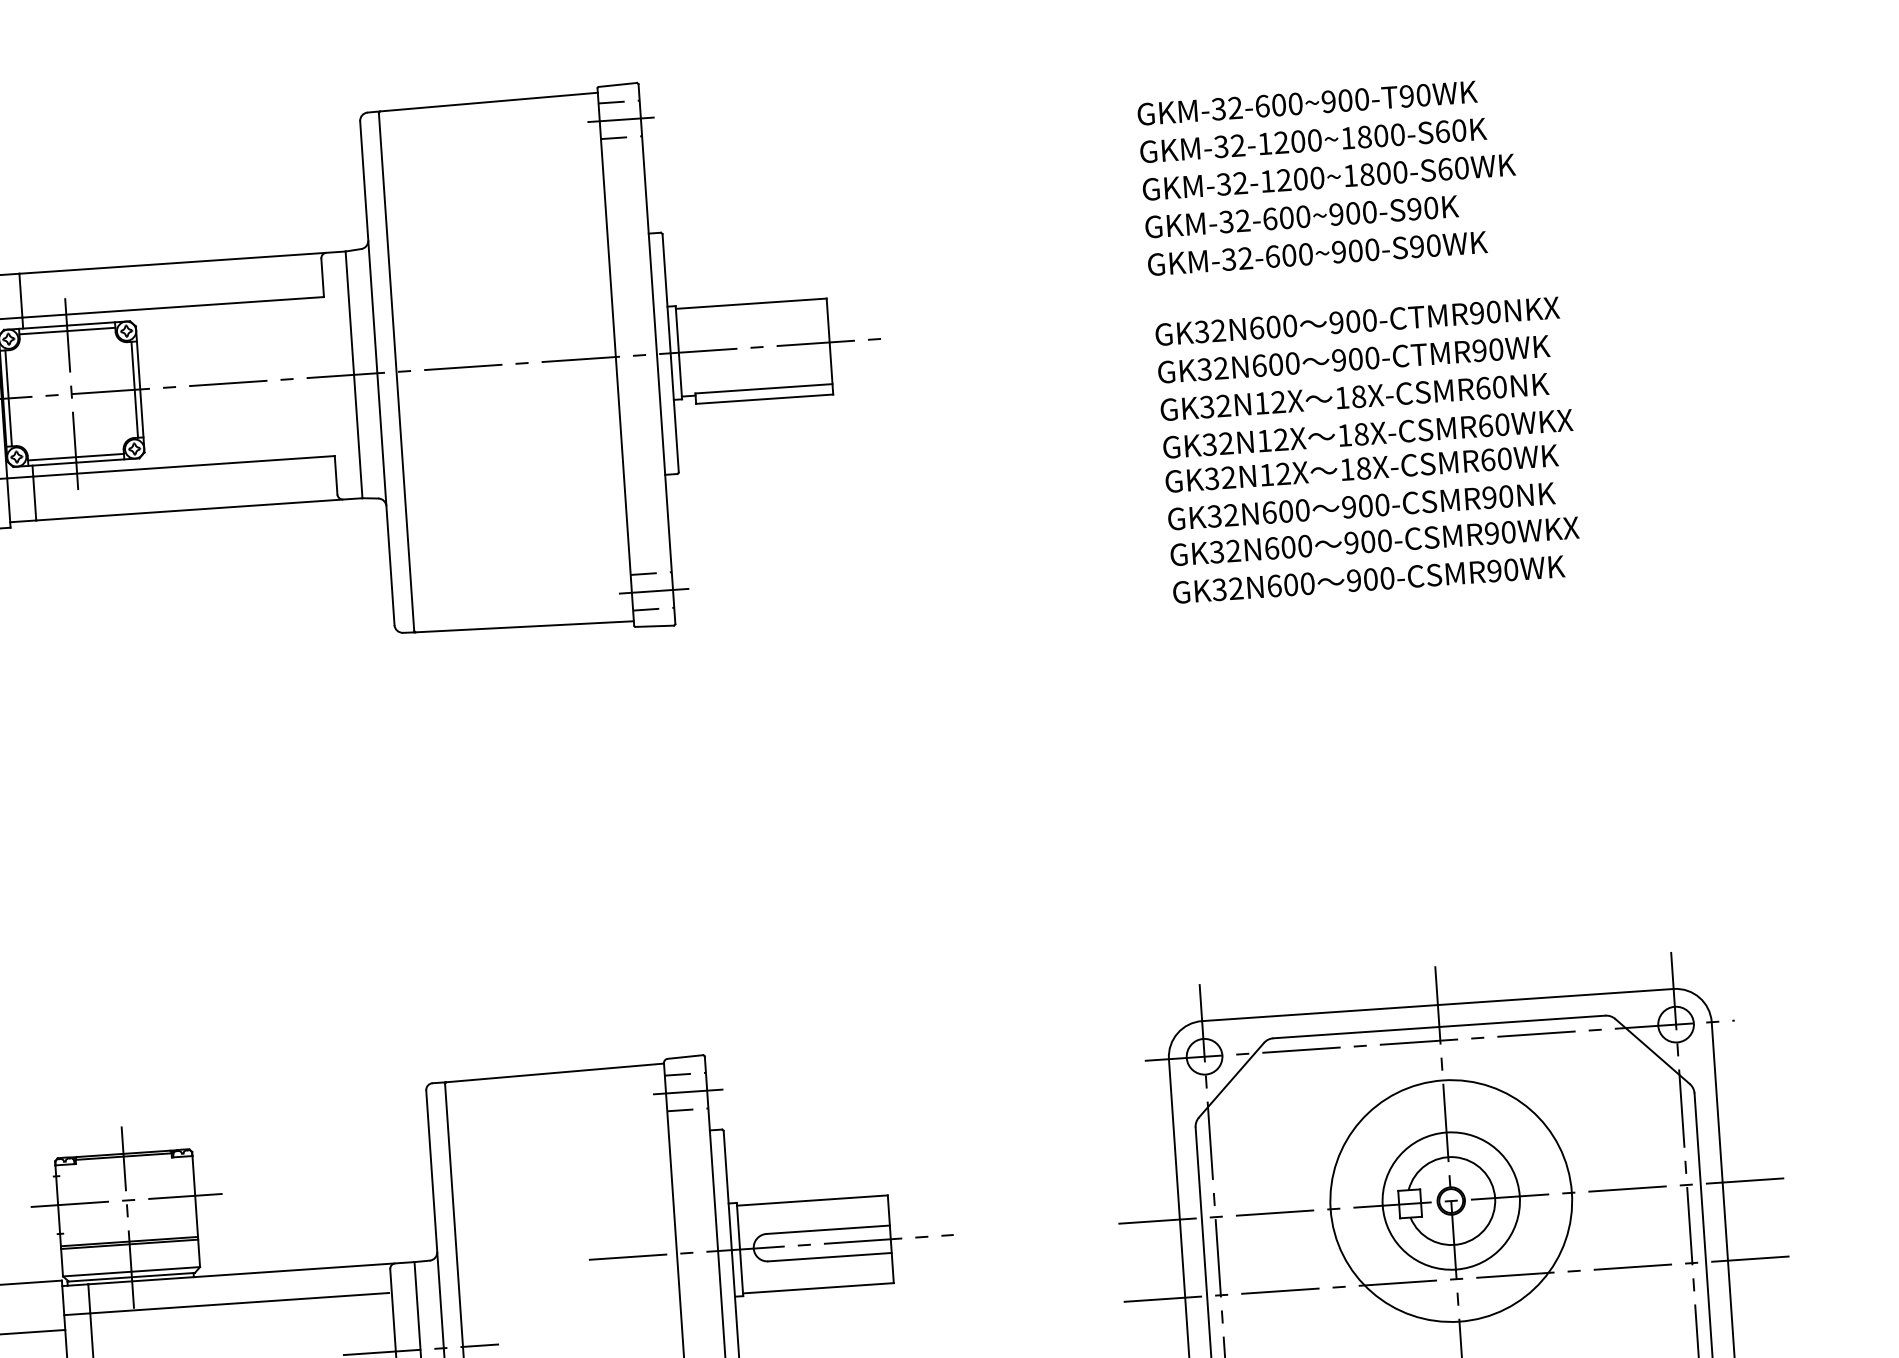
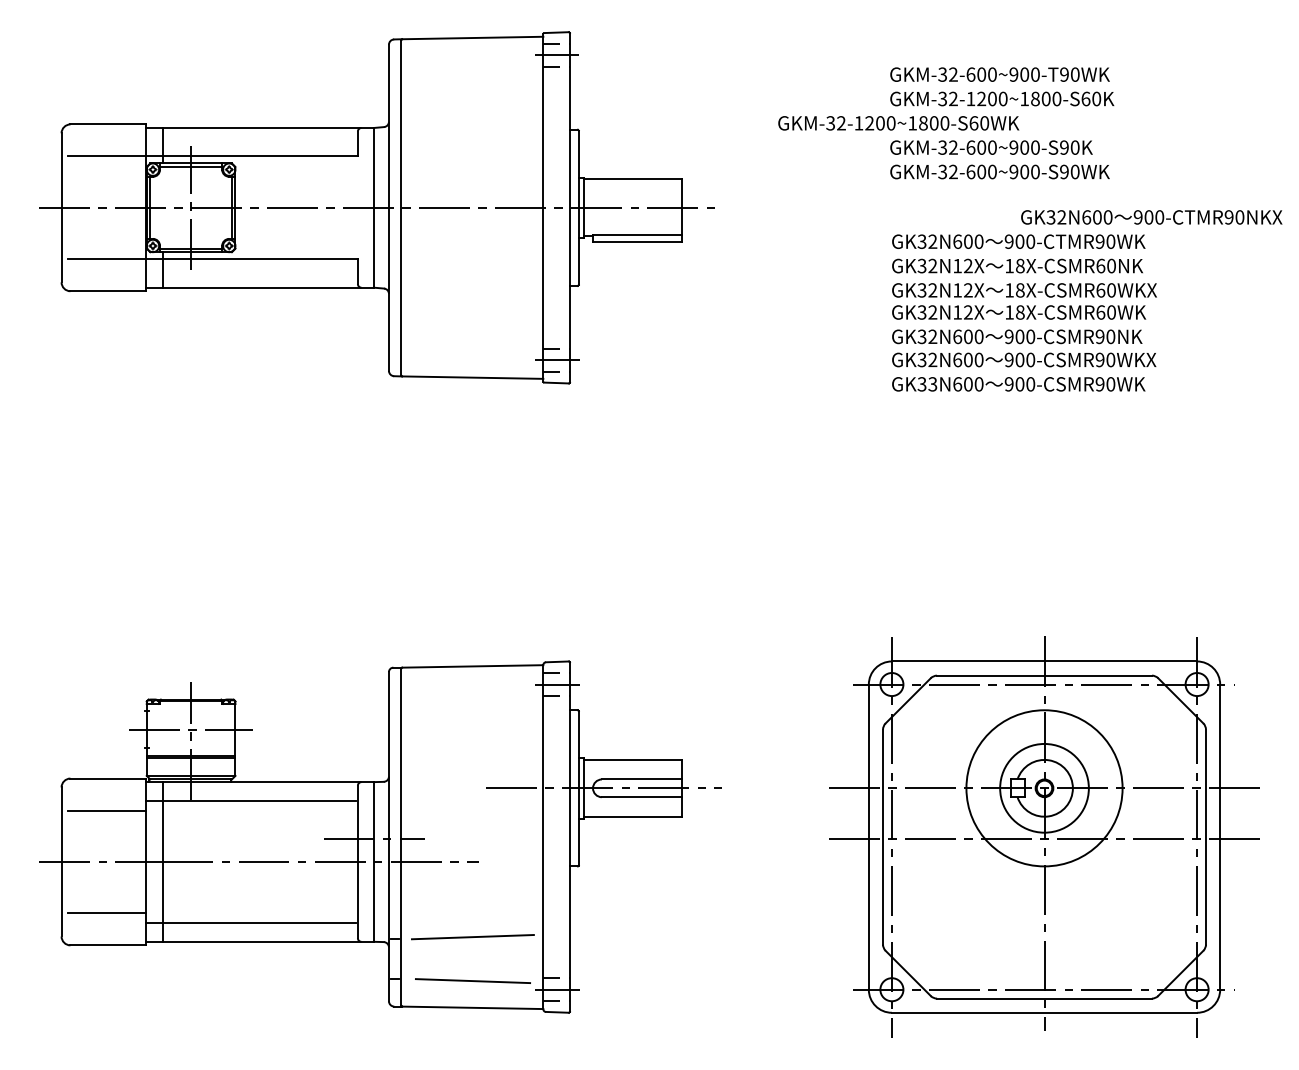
text: (1328, 177) -> (898, 123), moved
text: (1357, 321) -> (1151, 217), moved
text: (1235, 588) -> (932, 384), GK32N600 -> GK33N600

